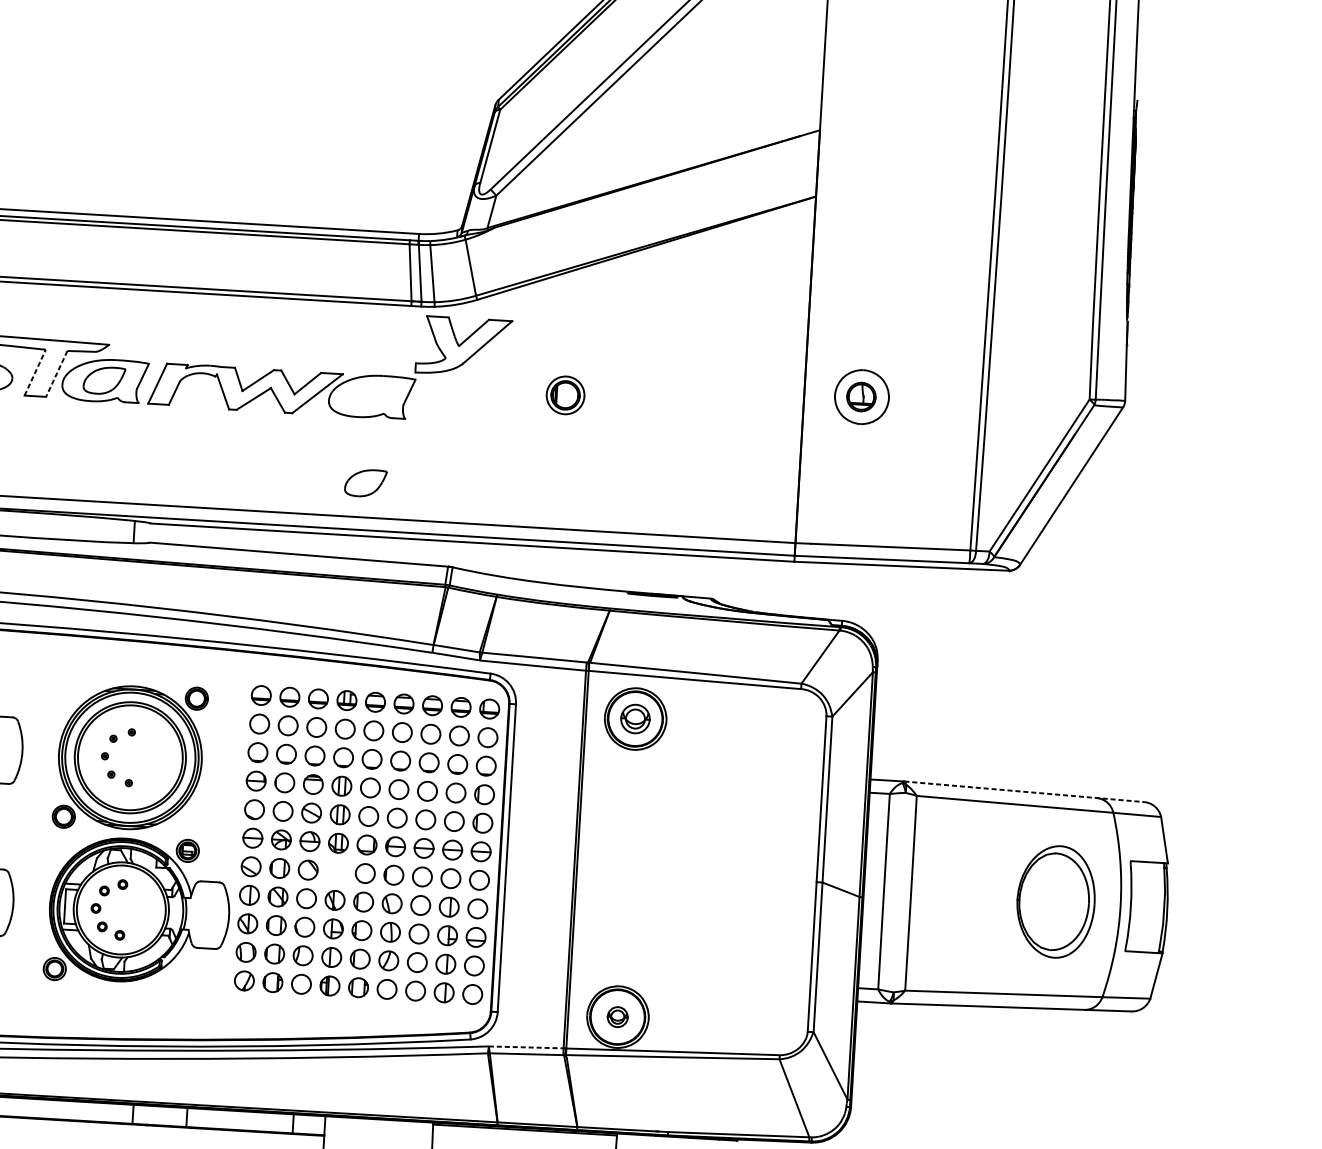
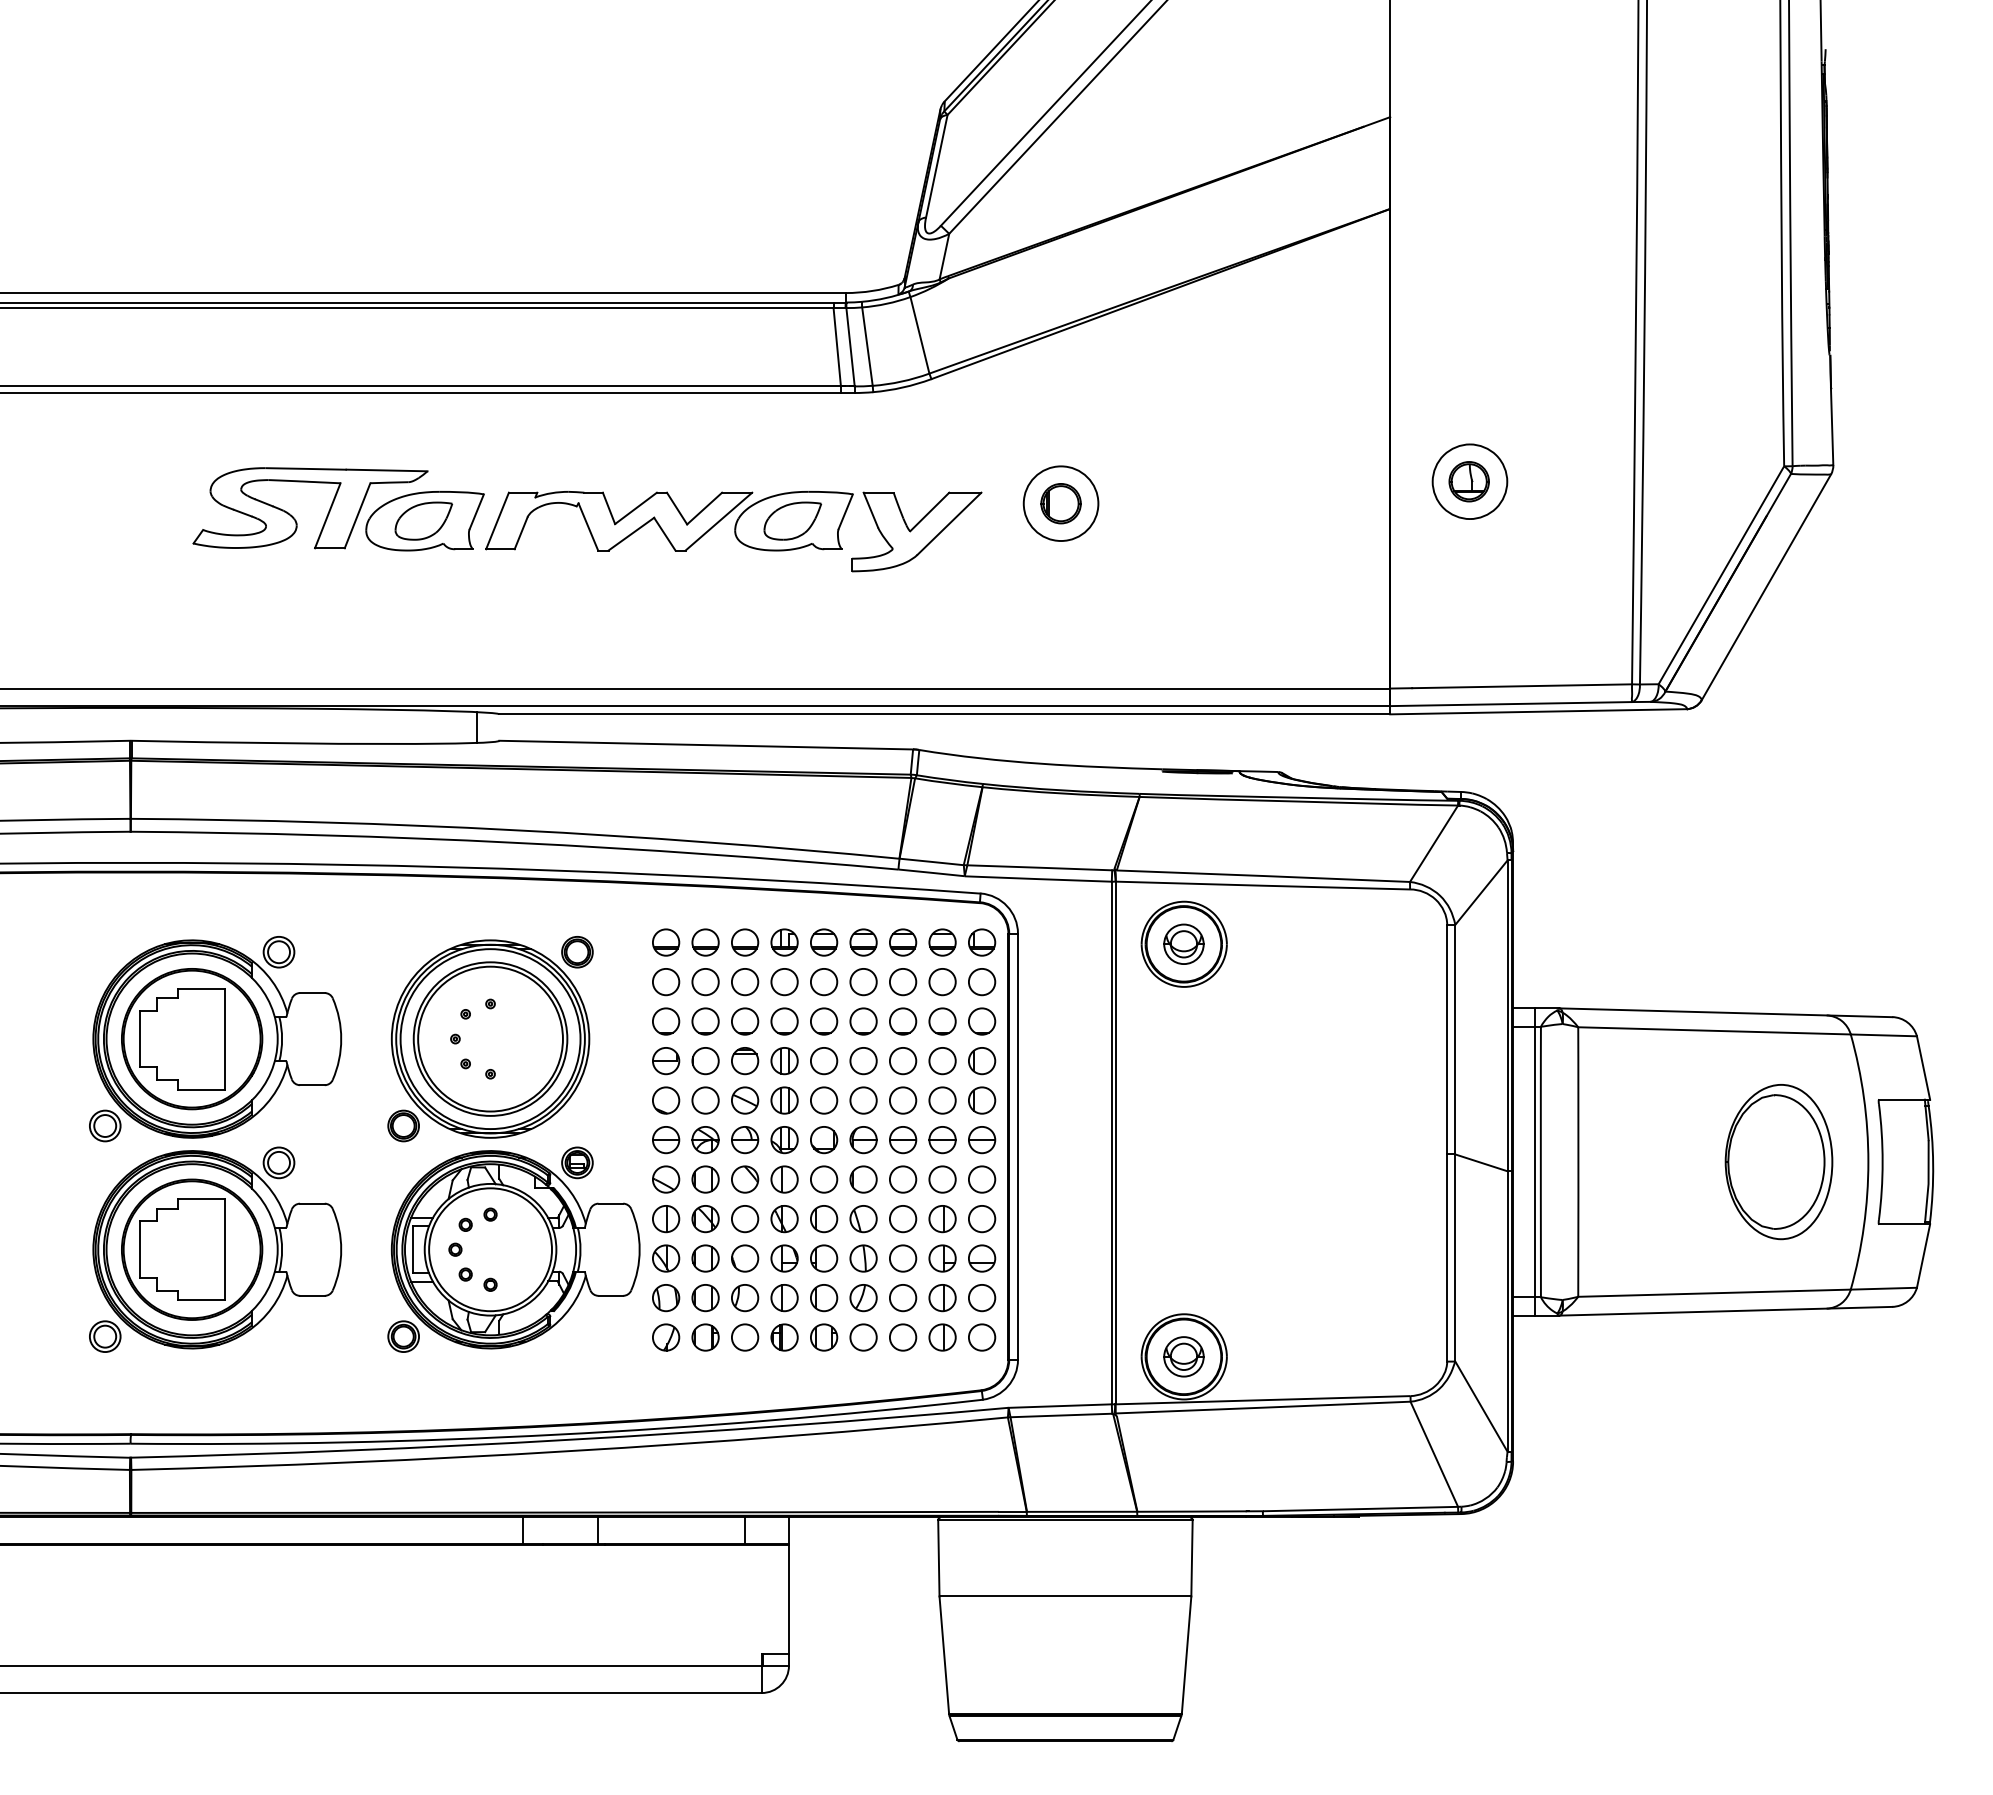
part: (463, 346) -> (916, 531), moved
line: (35, 372) -> (327, 515), dashed -> solid
line: (56, 373) -> (357, 515), dashed -> solid
circle: (565, 395) -> (1060, 503), size x1.43
part: (365, 482) -> (792, 520), moved
line: (1024, 791) -> (1726, 1012), dashed -> solid
part: (336, 871) -> (784, 1179), added
line: (880, 891) -> (1535, 1161), added
part: (617, 1016) -> (1183, 1356), size x1.43
line: (526, 1047) -> (1060, 1406), dashed -> solid

